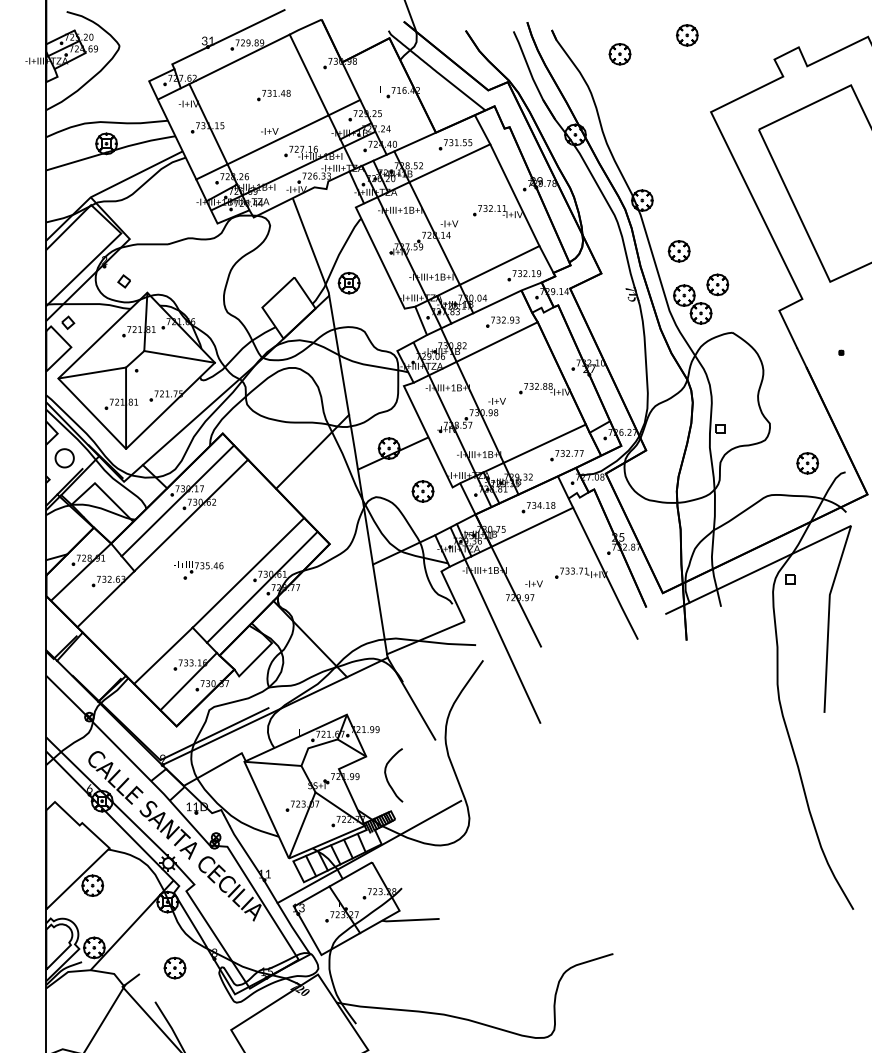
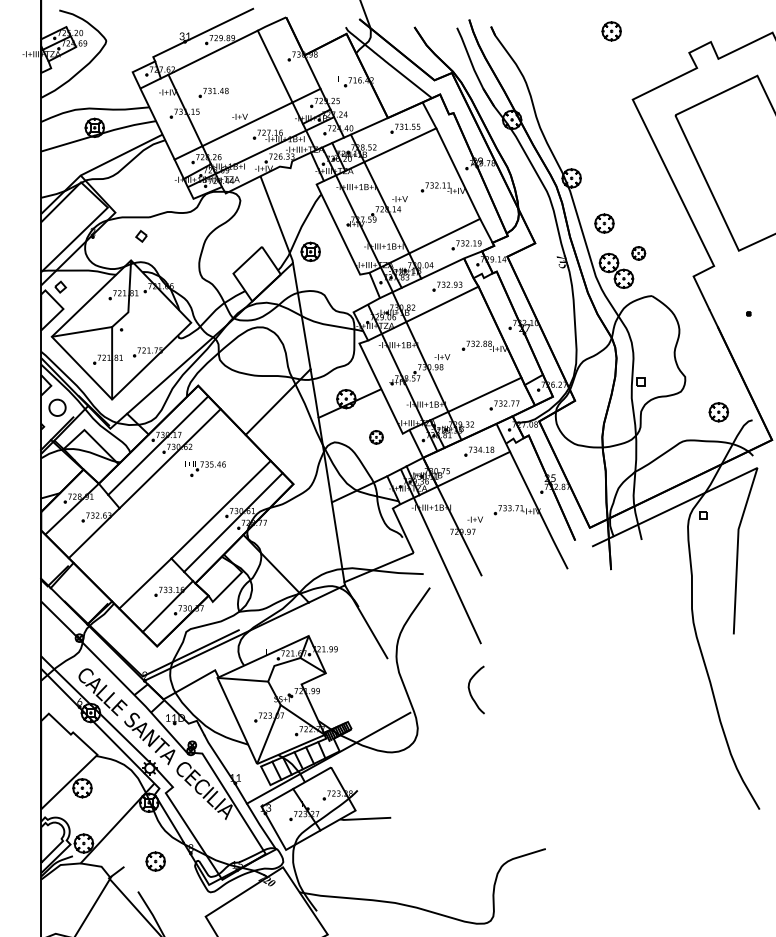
part: (619, 54) -> (551, 48), removed
part: (273, 95) -> (213, 92), moved
part: (124, 280) -> (141, 235), moved
part: (717, 284) -> (638, 253), size x0.7
line: (179, 356) -> (159, 317), removed
part: (423, 491) -> (376, 437), size x0.7
part: (200, 570) -> (205, 468), moved
curve: (387, 774) -> (470, 689), moved

